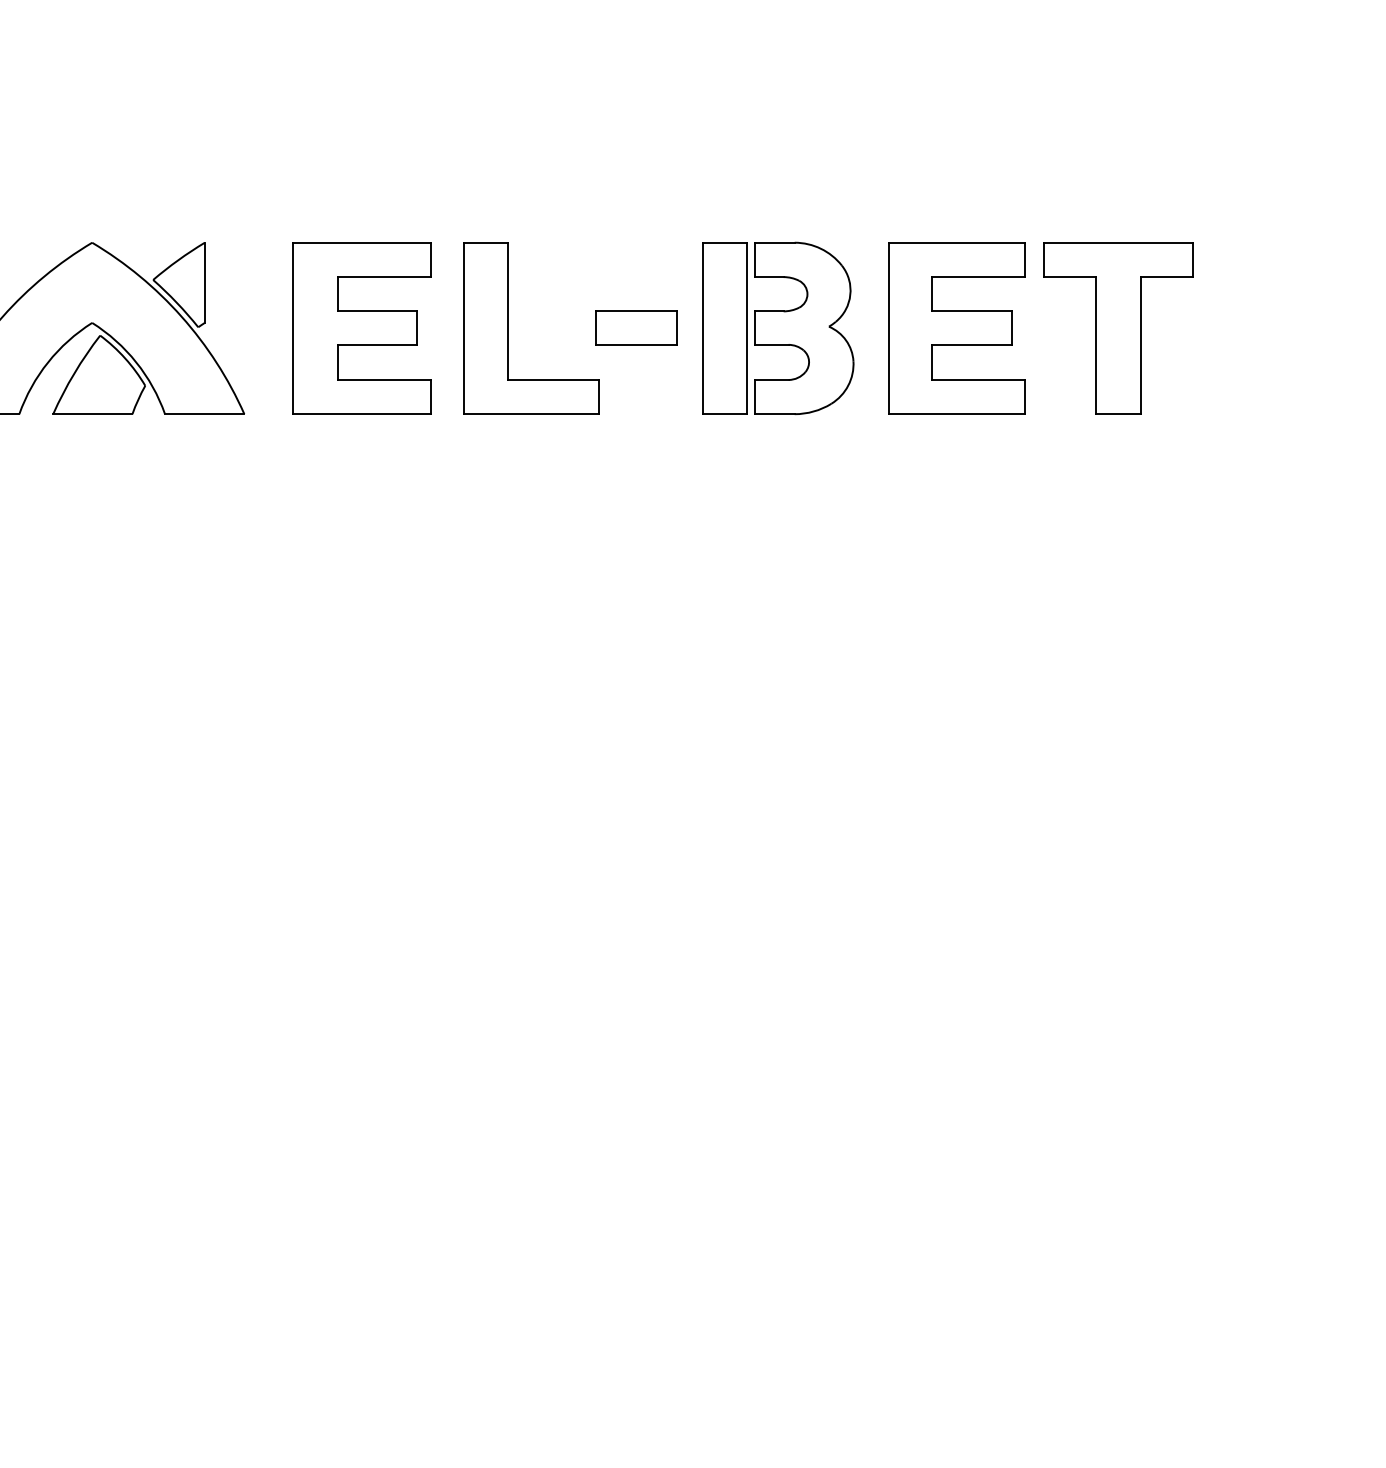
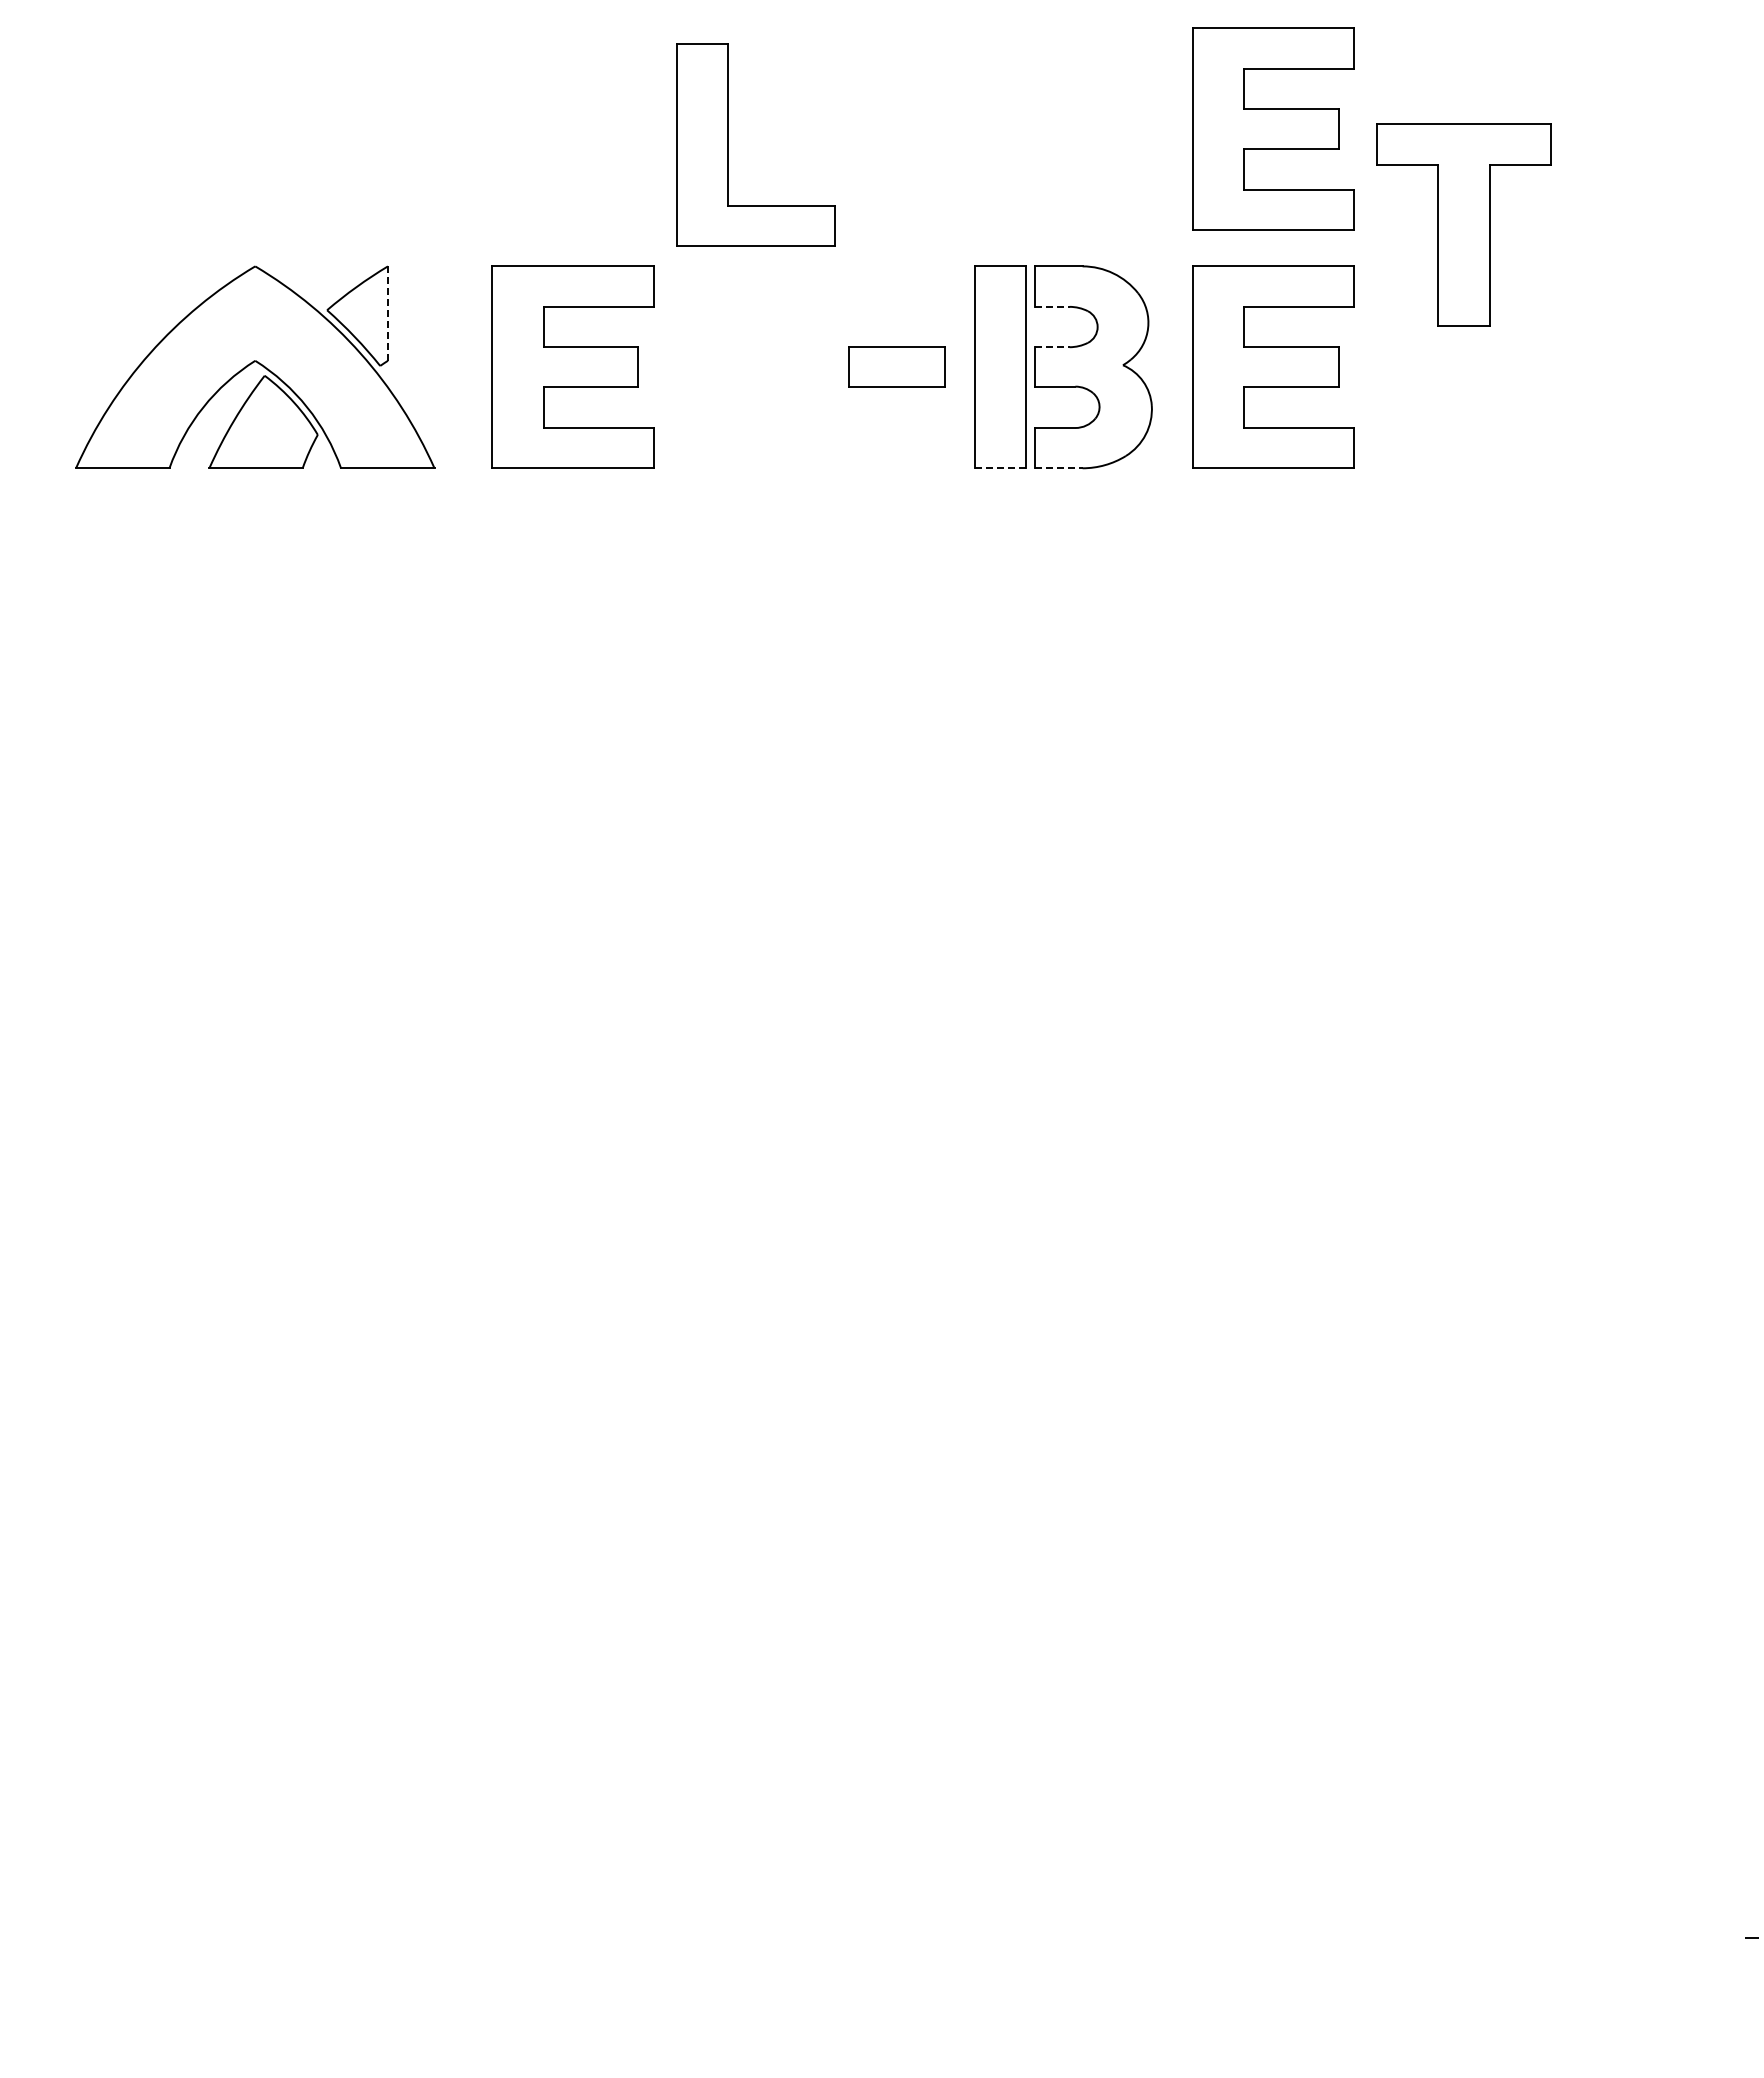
part: (956, 125) -> (1273, 128), added
line: (769, 276) -> (1052, 306), solid -> dashed
line: (204, 282) -> (387, 313), solid -> dashed
line: (769, 311) -> (1052, 347), solid -> dashed
part: (508, 327) -> (728, 144), moved
part: (1118, 327) -> (1463, 224), moved
line: (724, 414) -> (1000, 468), solid -> dashed
line: (774, 414) -> (1058, 468), solid -> dashed

